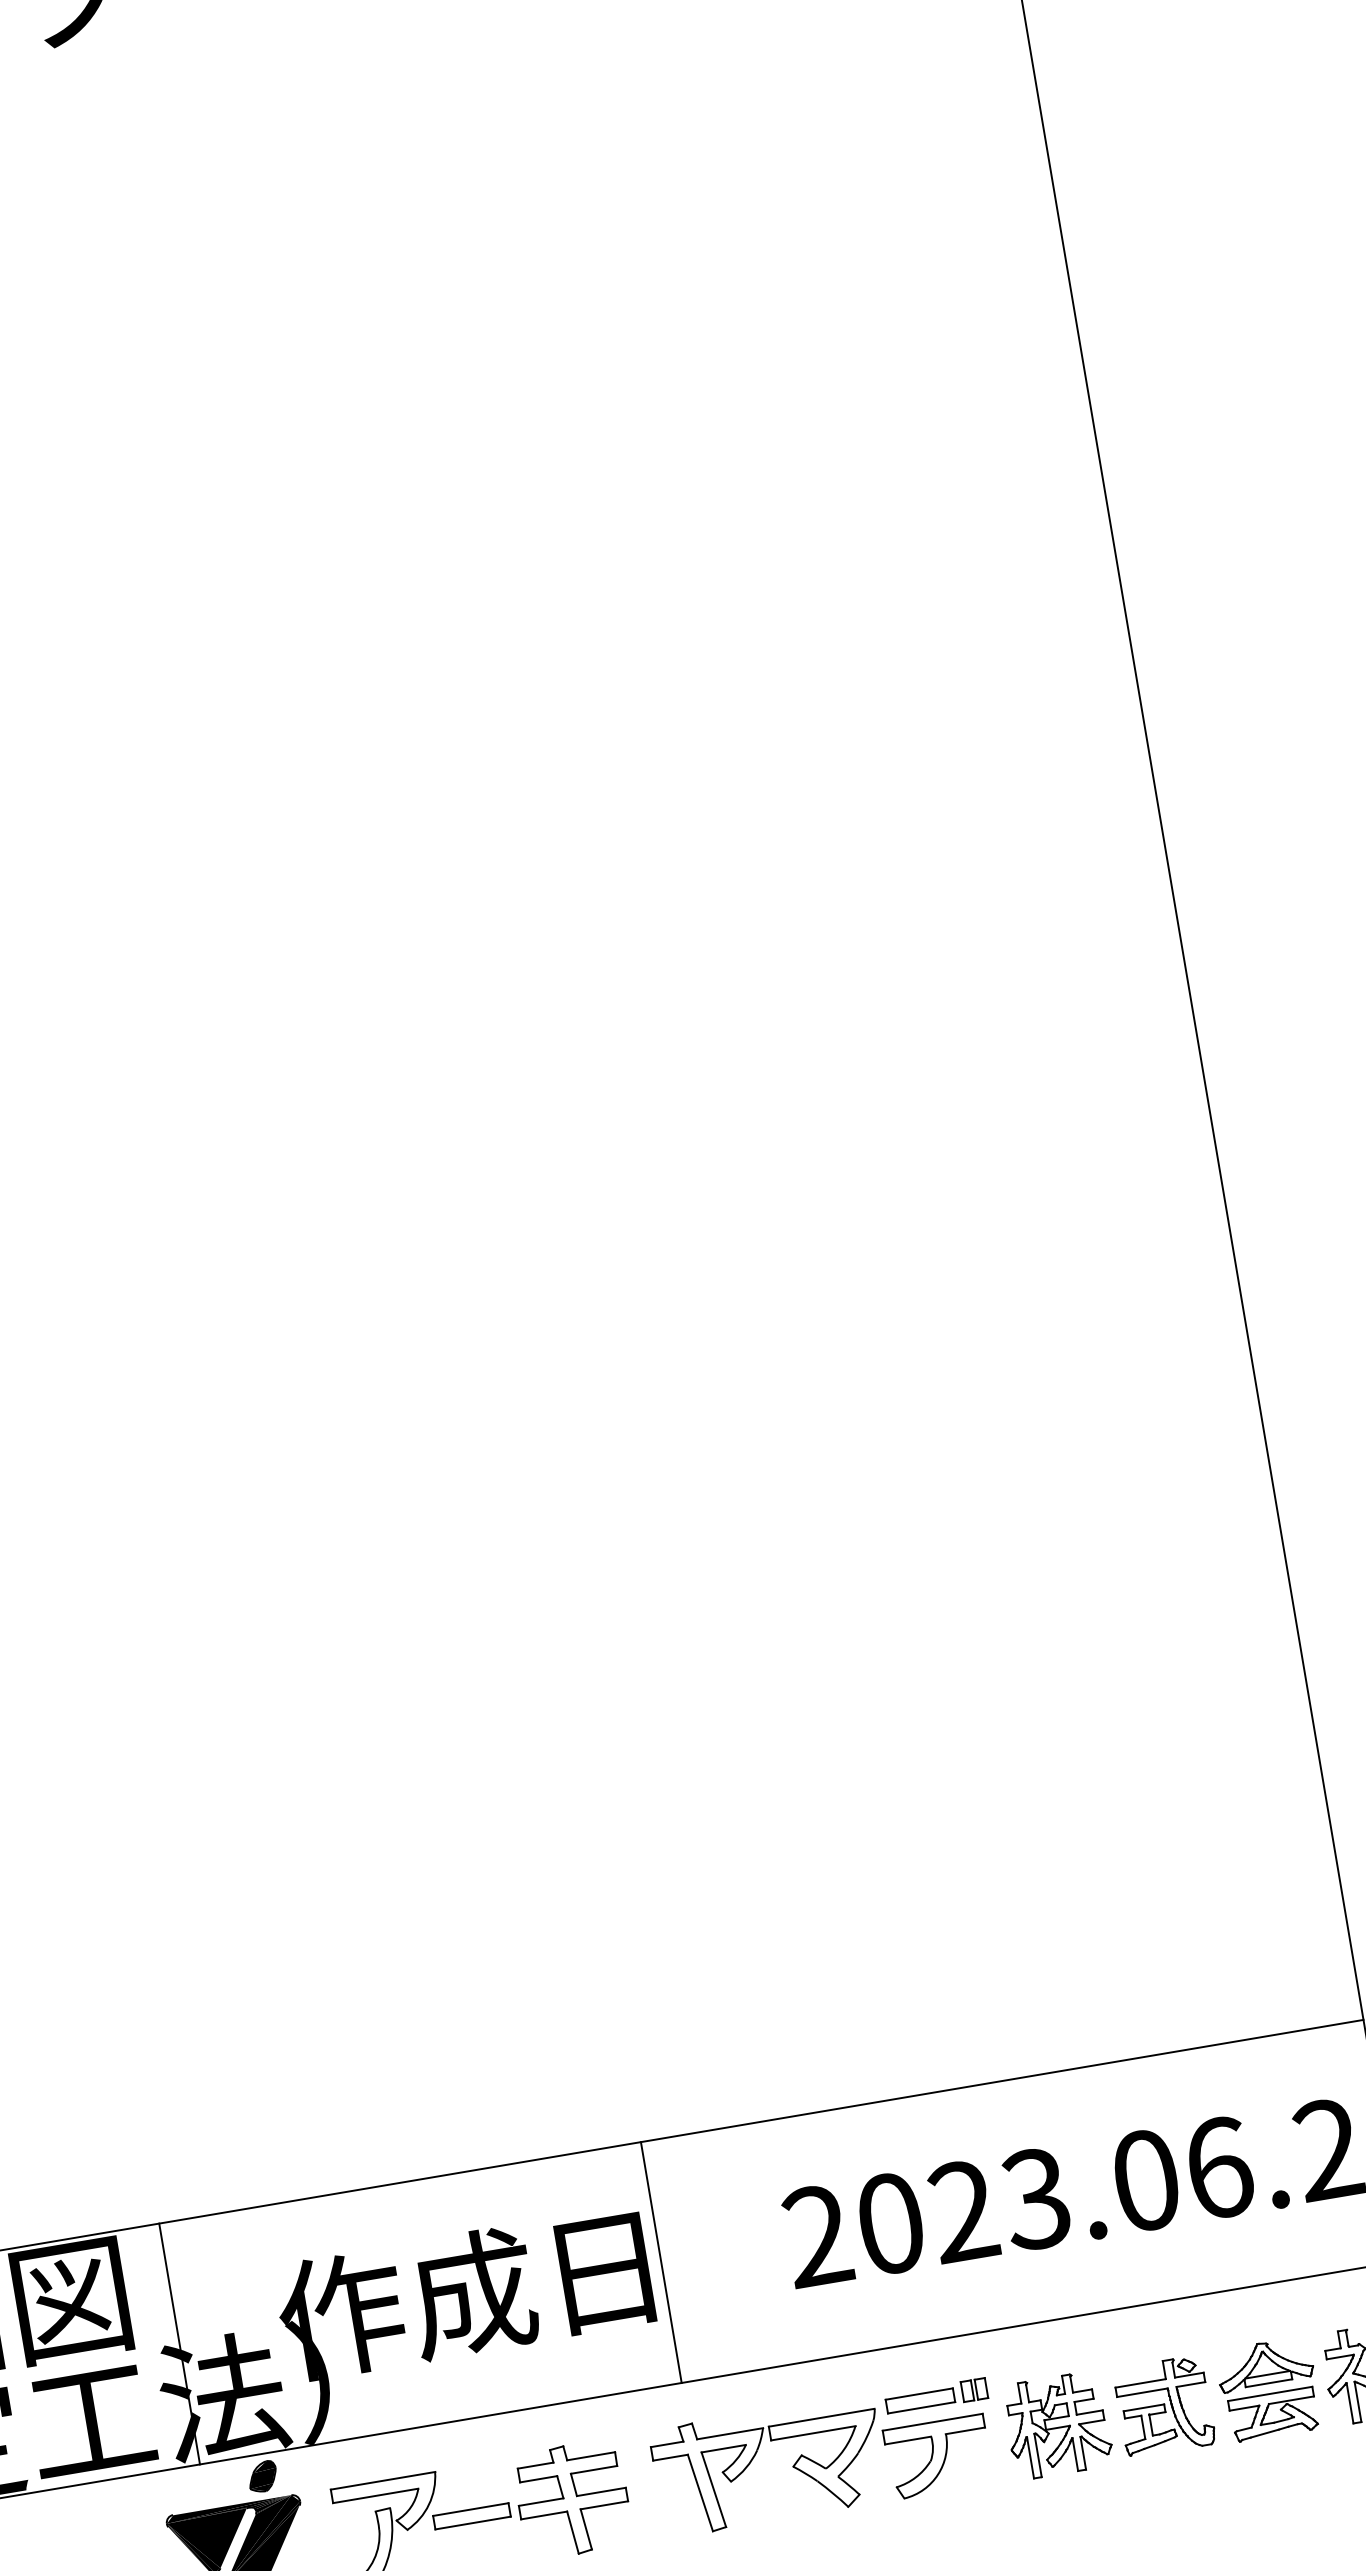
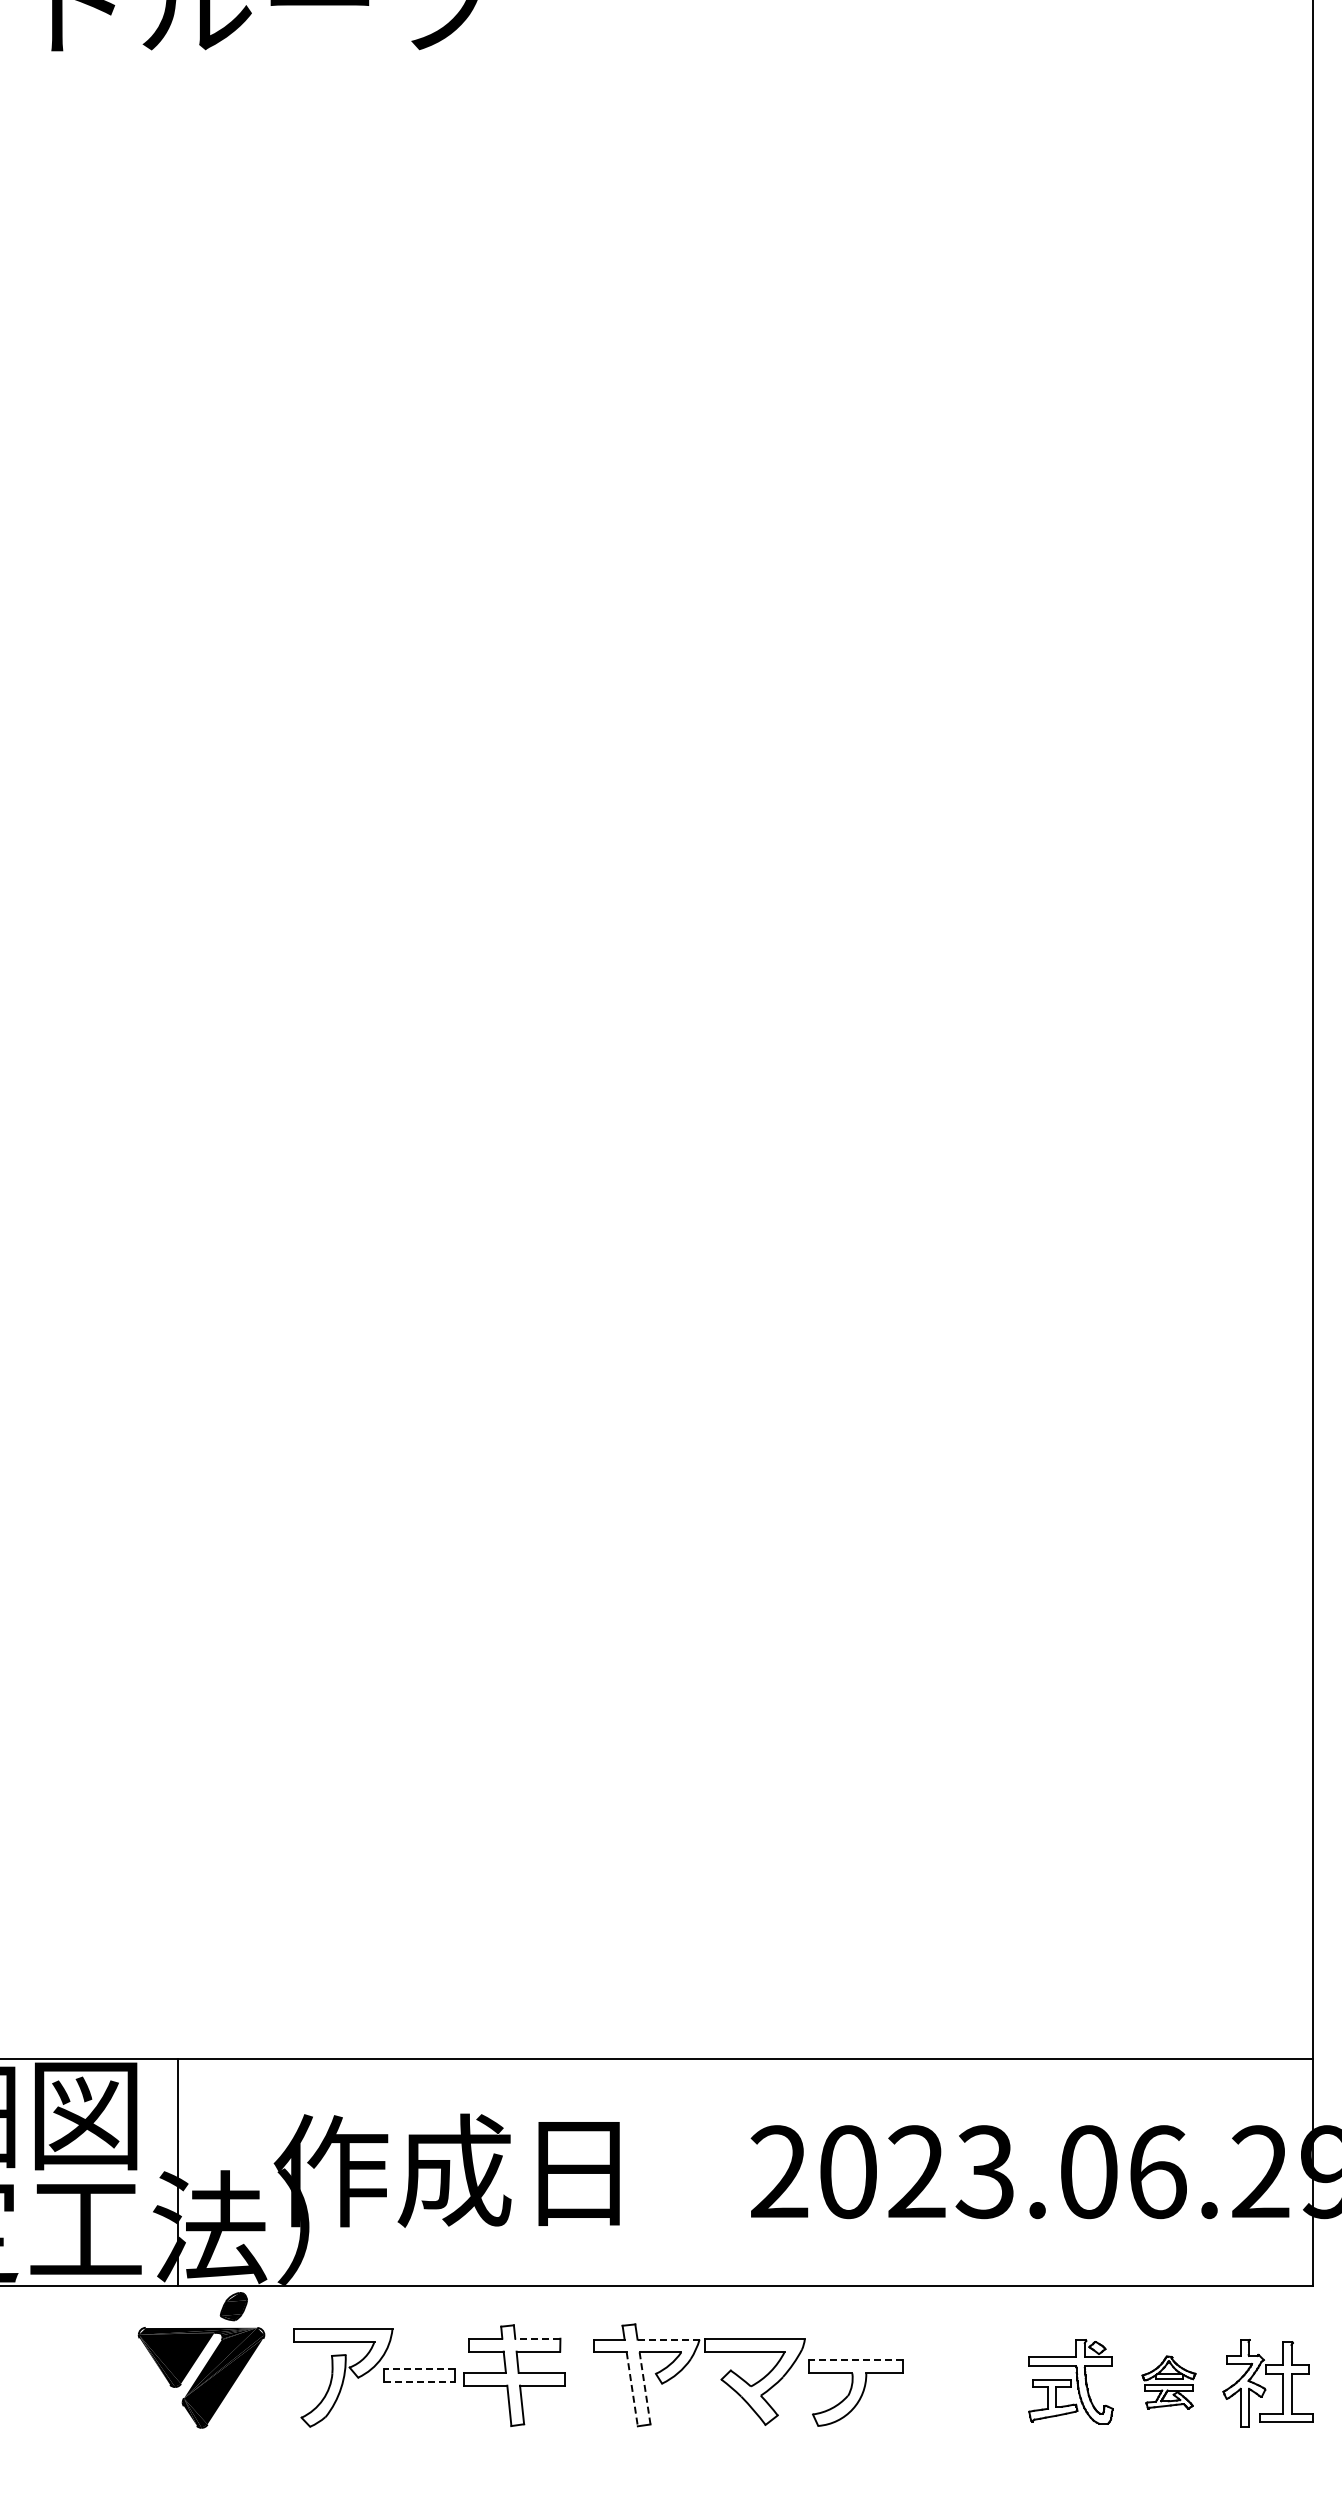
line: (661, 2261) -> (632, 2171), removed
part: (1268, 2389) -> (1168, 2382), size x0.6
part: (936, 2396) -> (863, 2337), removed
line: (932, 2422) -> (855, 2360), solid -> dashed
part: (1058, 2425) -> (970, 2382), removed
line: (729, 2433) -> (668, 2339), solid -> dashed
line: (590, 2456) -> (537, 2338), solid -> dashed
line: (714, 2488) -> (645, 2387), solid -> dashed
line: (700, 2493) -> (632, 2389), solid -> dashed
line: (470, 2509) -> (419, 2368), solid -> dashed
line: (473, 2522) -> (419, 2381), solid -> dashed

